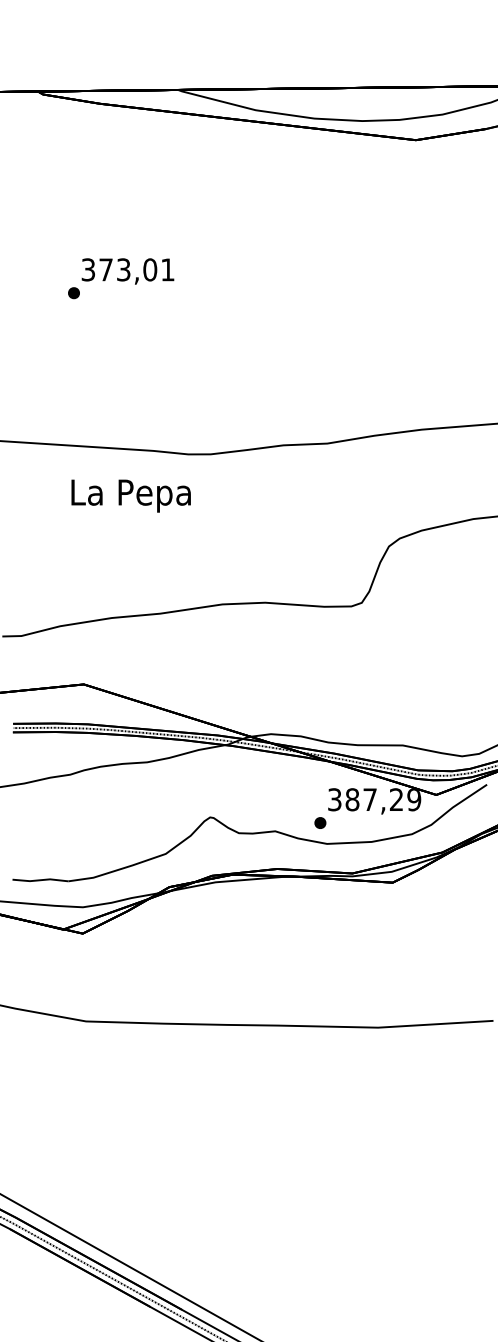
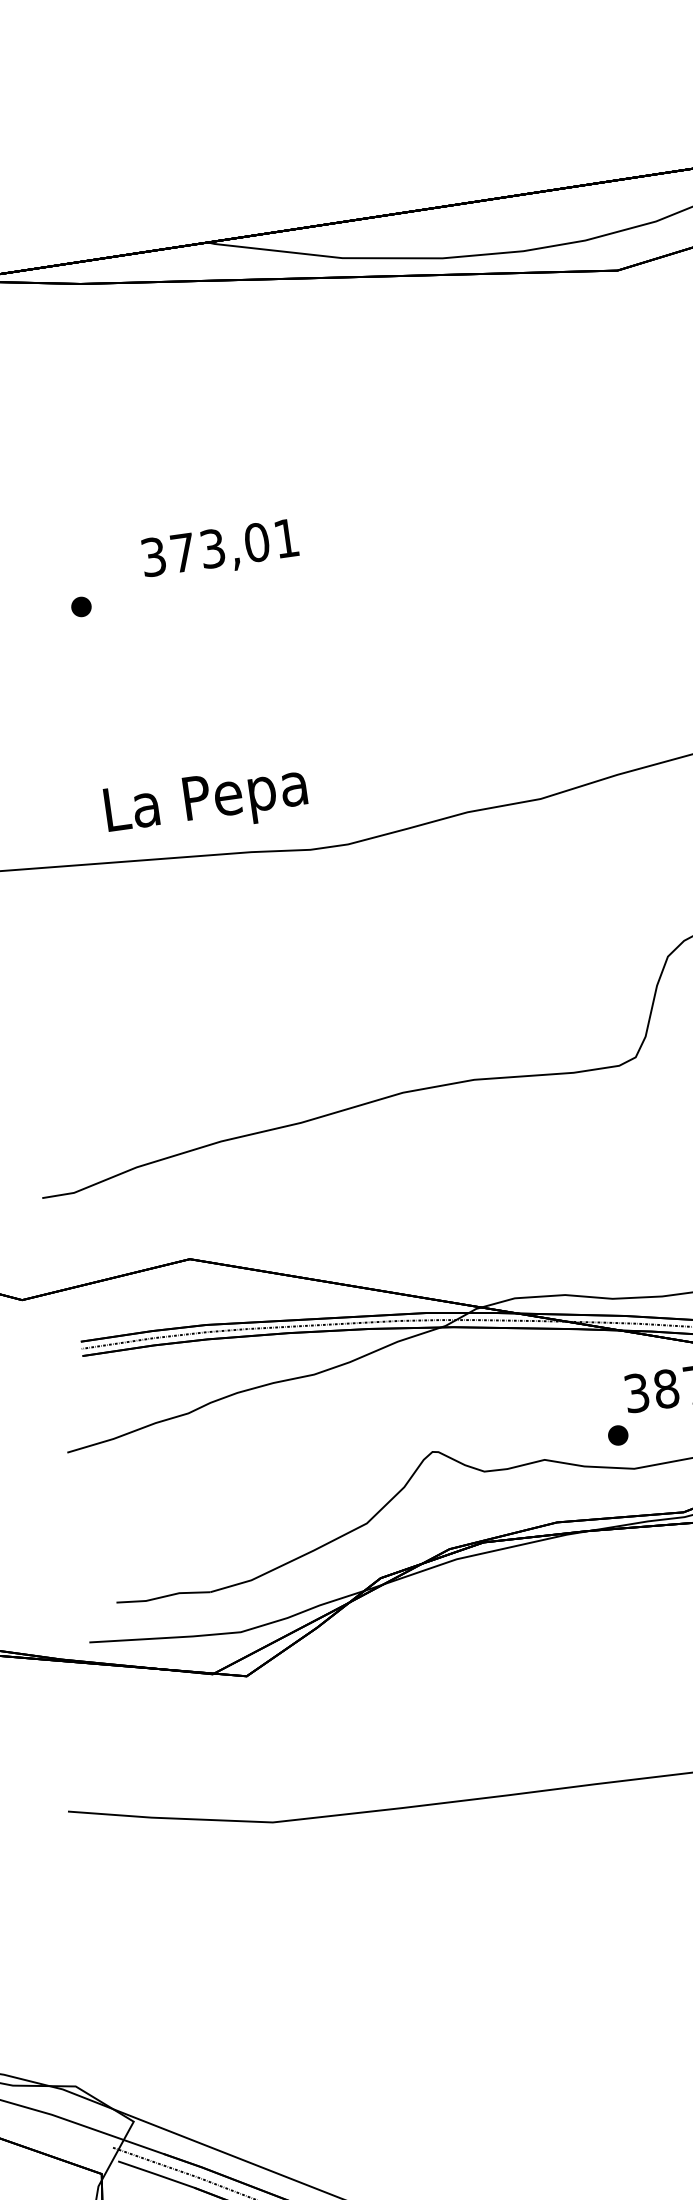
text: (127, 271) -> (219, 550), moved
text: (130, 495) -> (205, 801), moved

